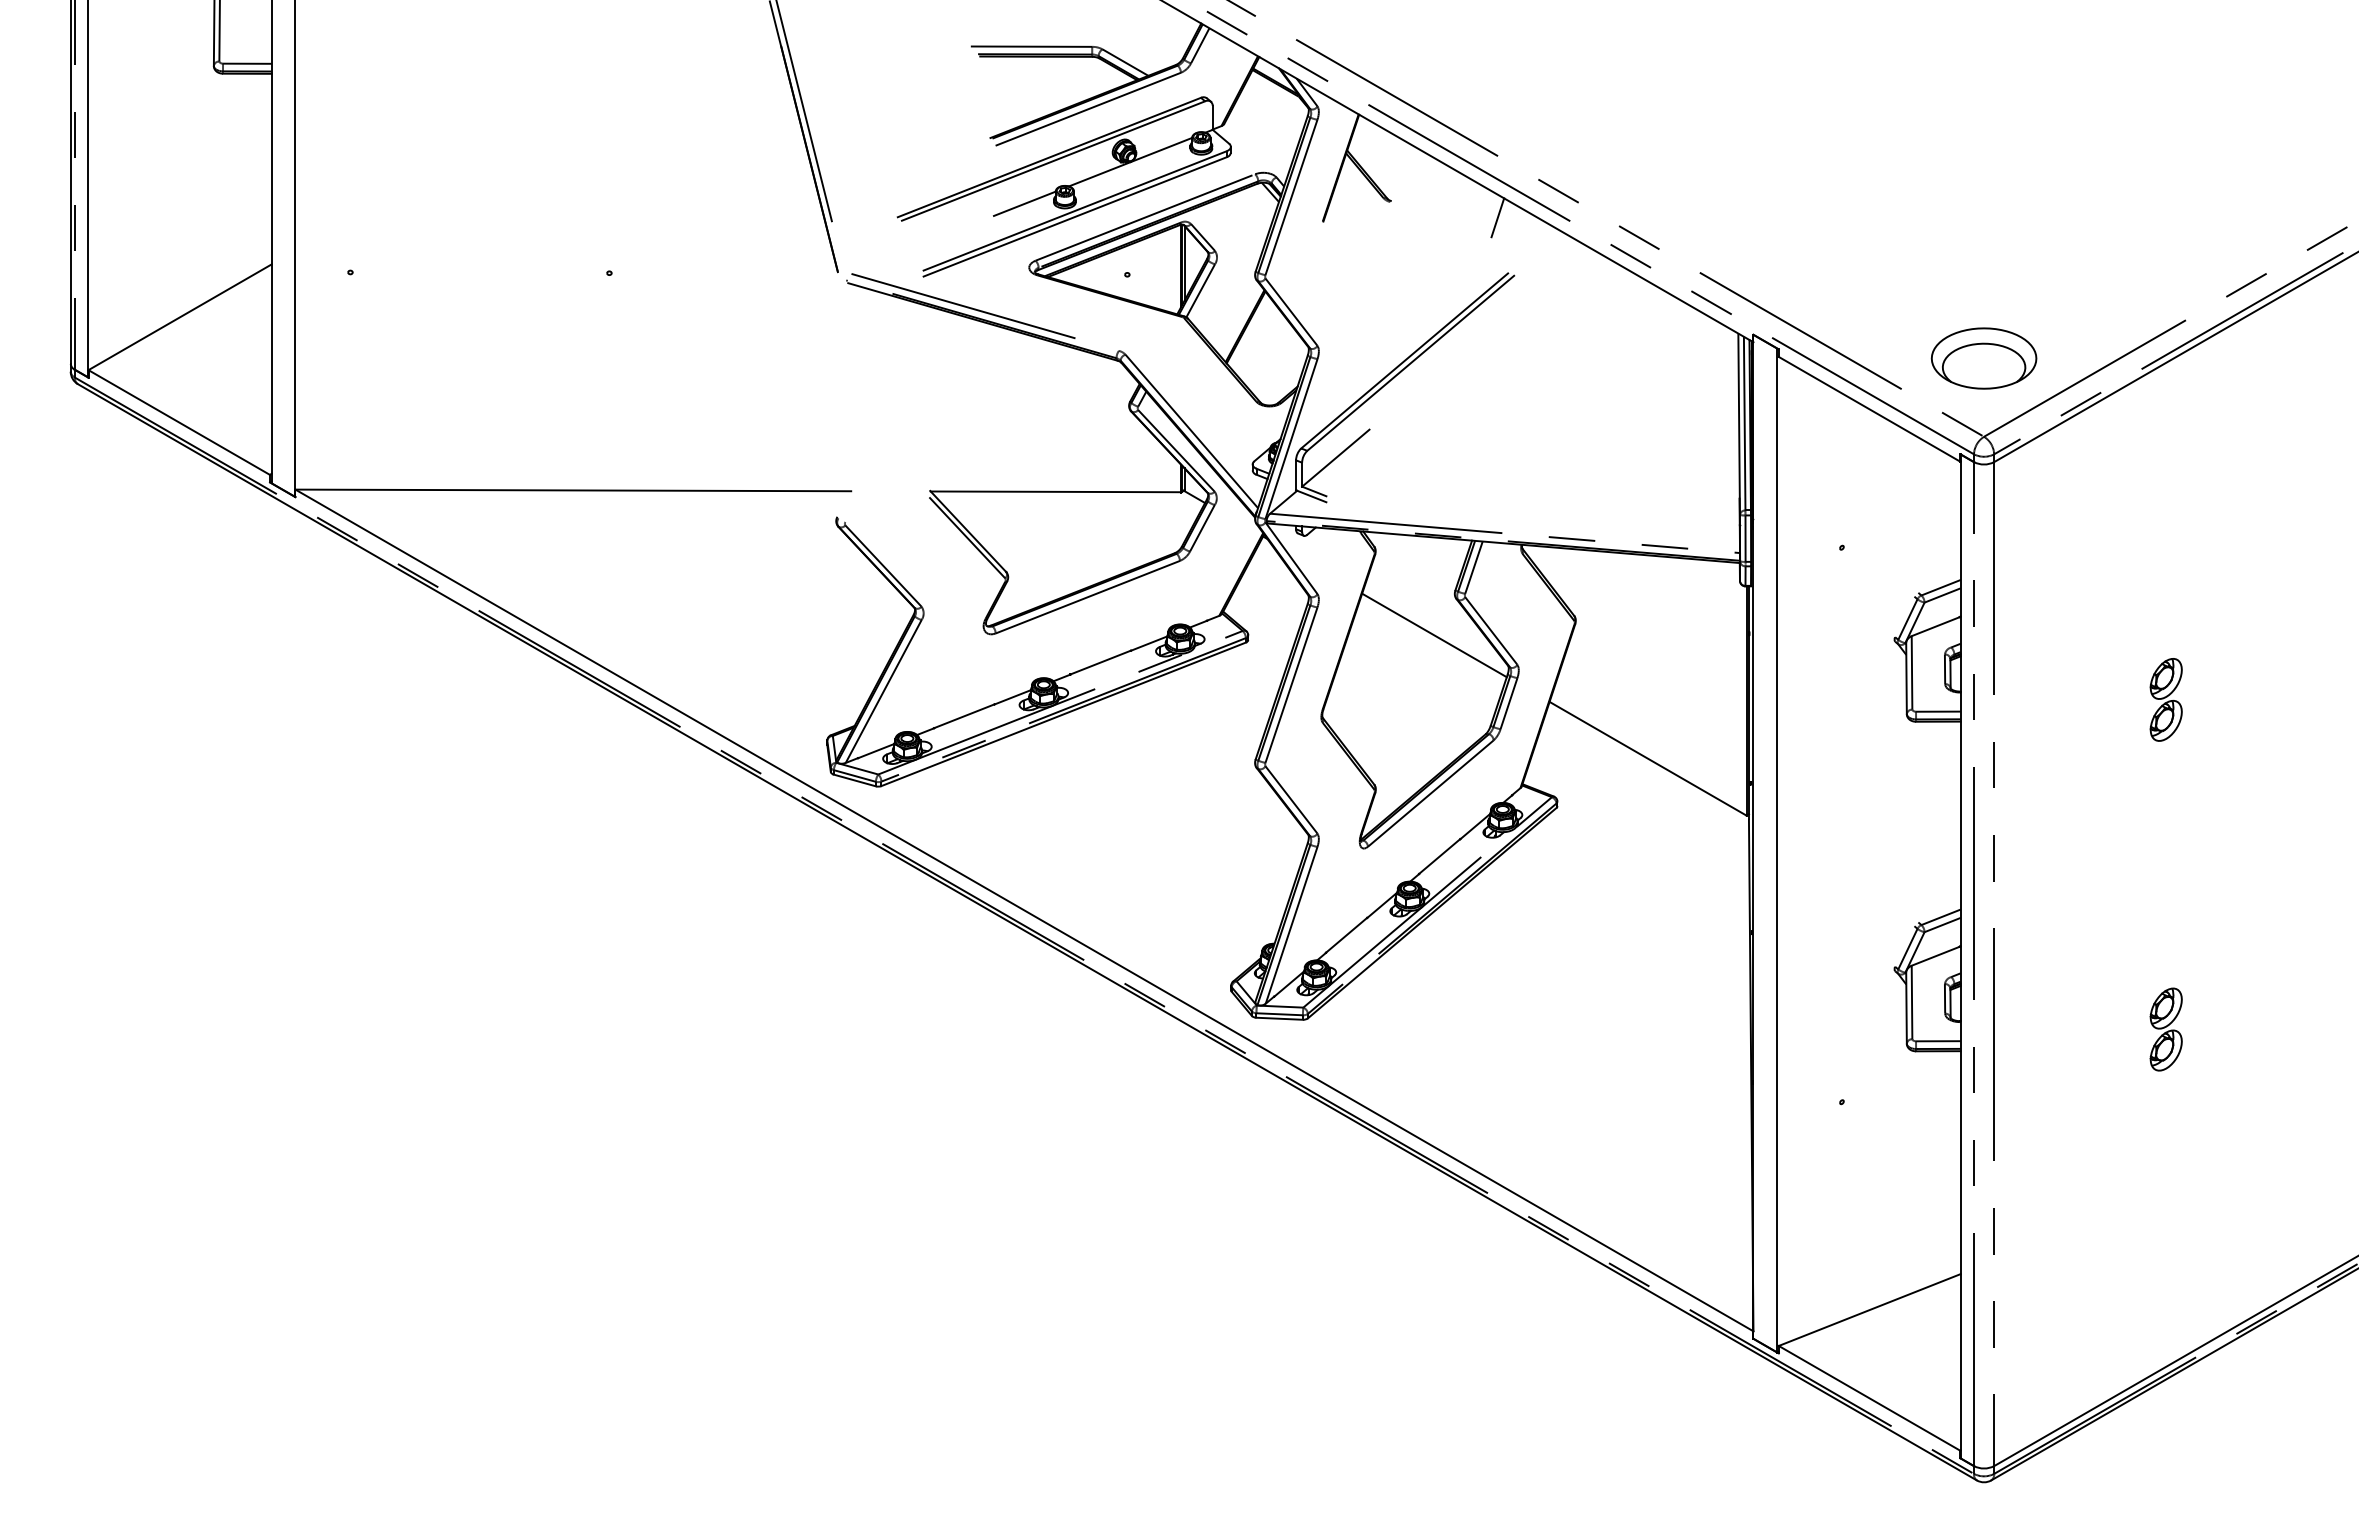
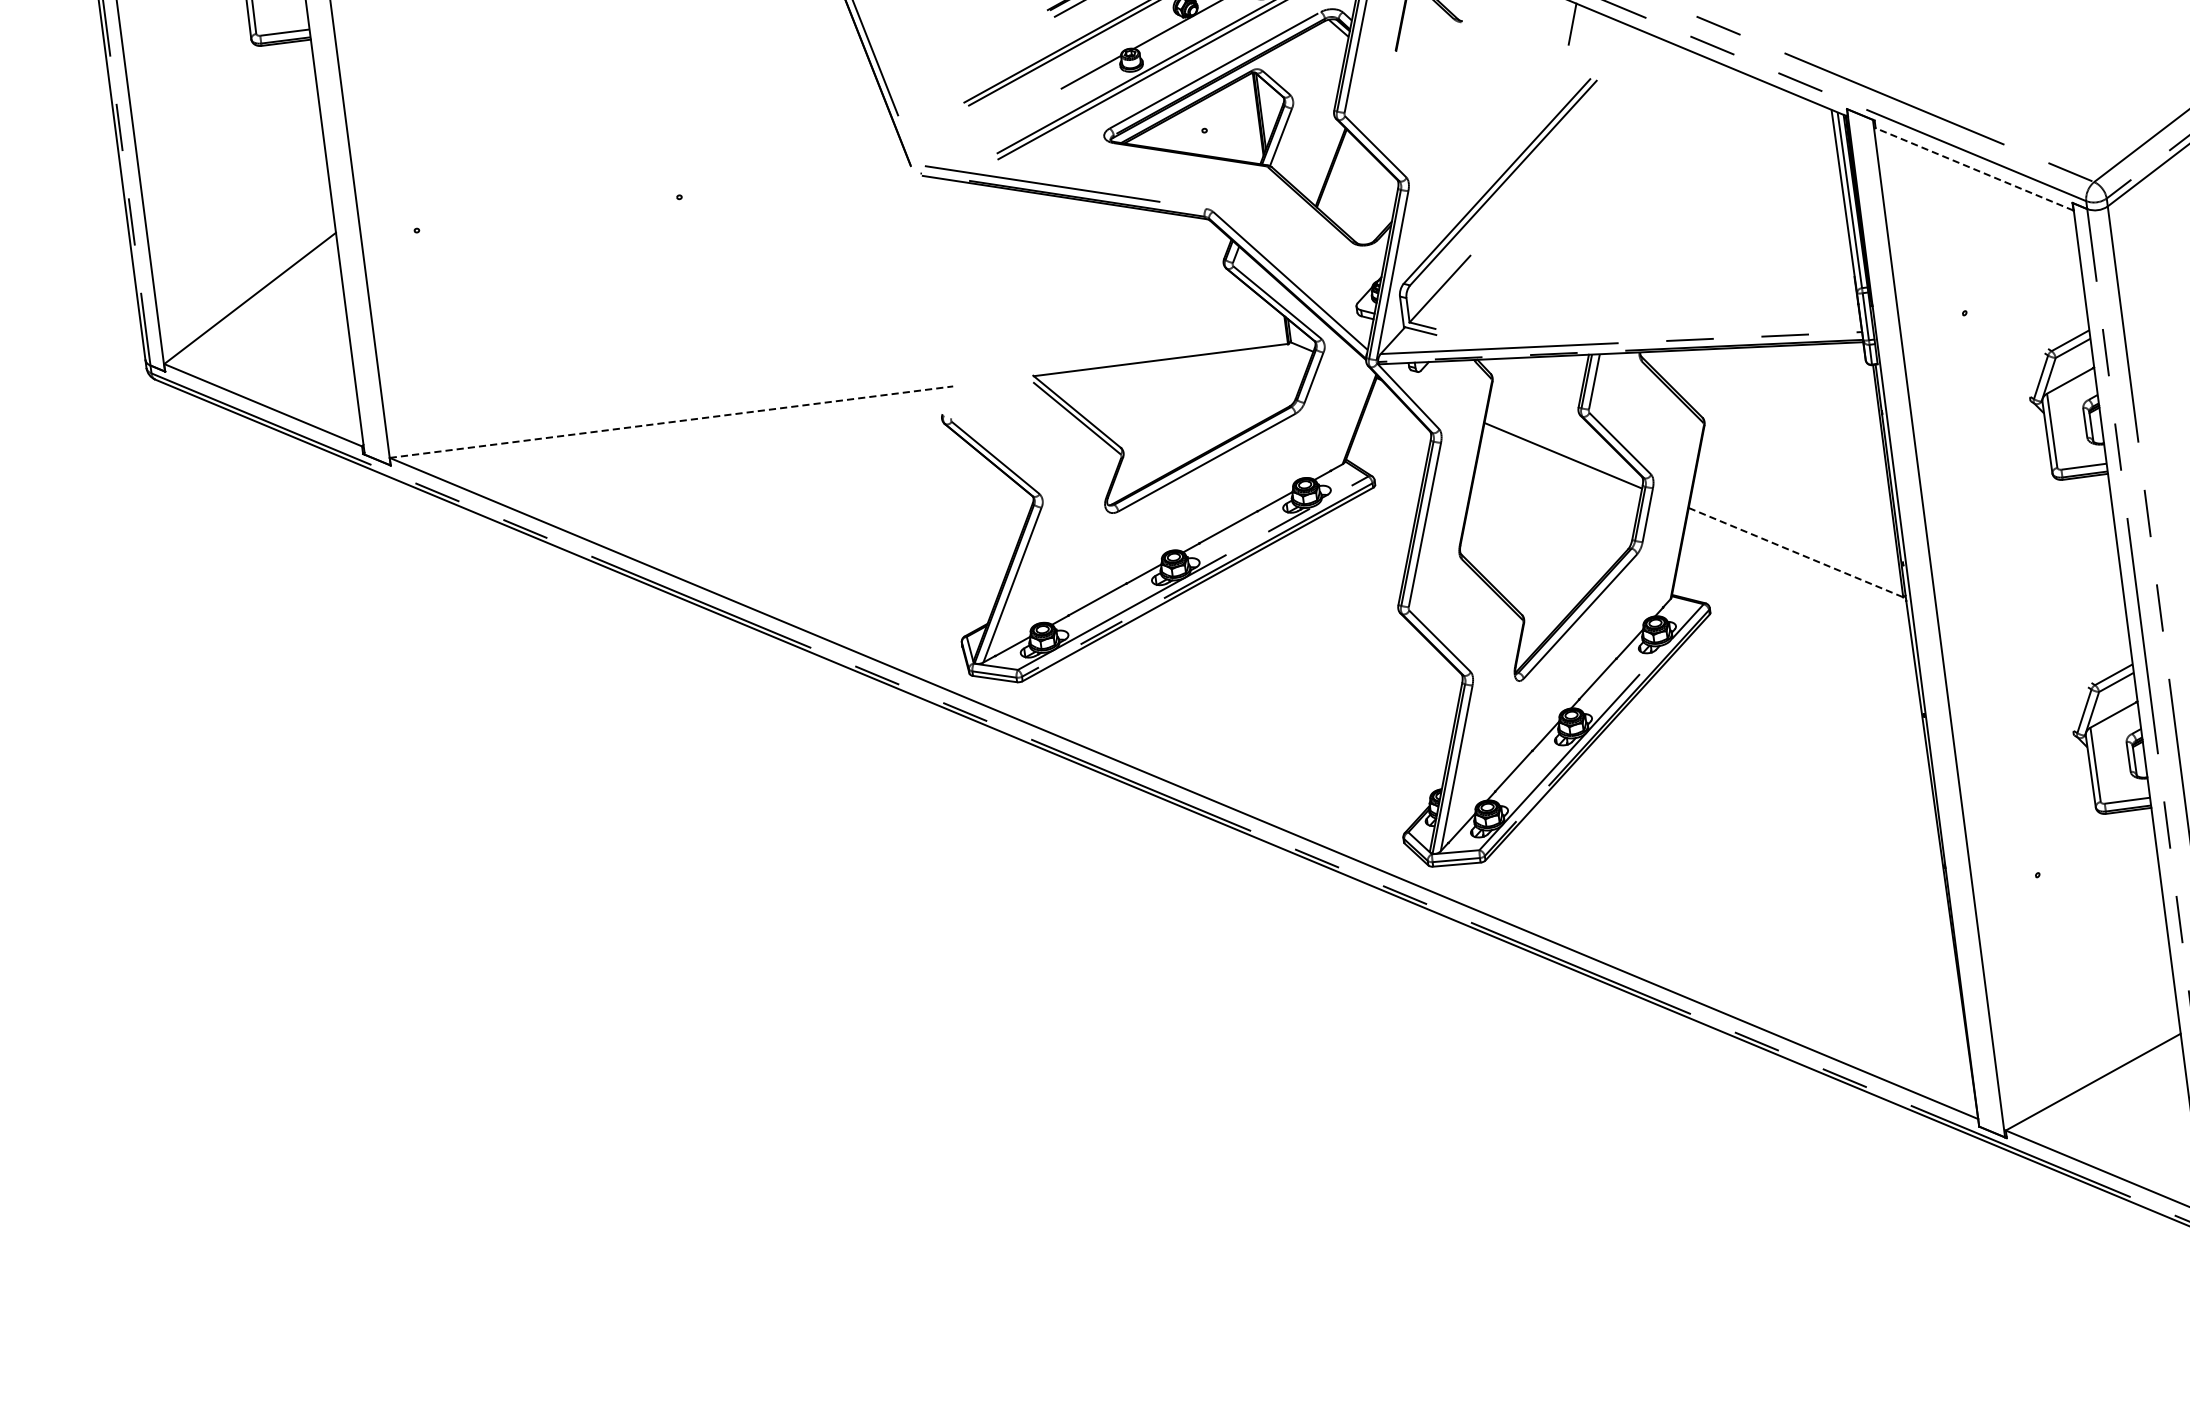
part: (1983, 358) -> (2083, 102), removed
line: (1869, 409) -> (1974, 169), solid -> dashed
line: (573, 490) -> (671, 422), solid -> dashed
line: (1648, 758) -> (1796, 552), solid -> dashed

